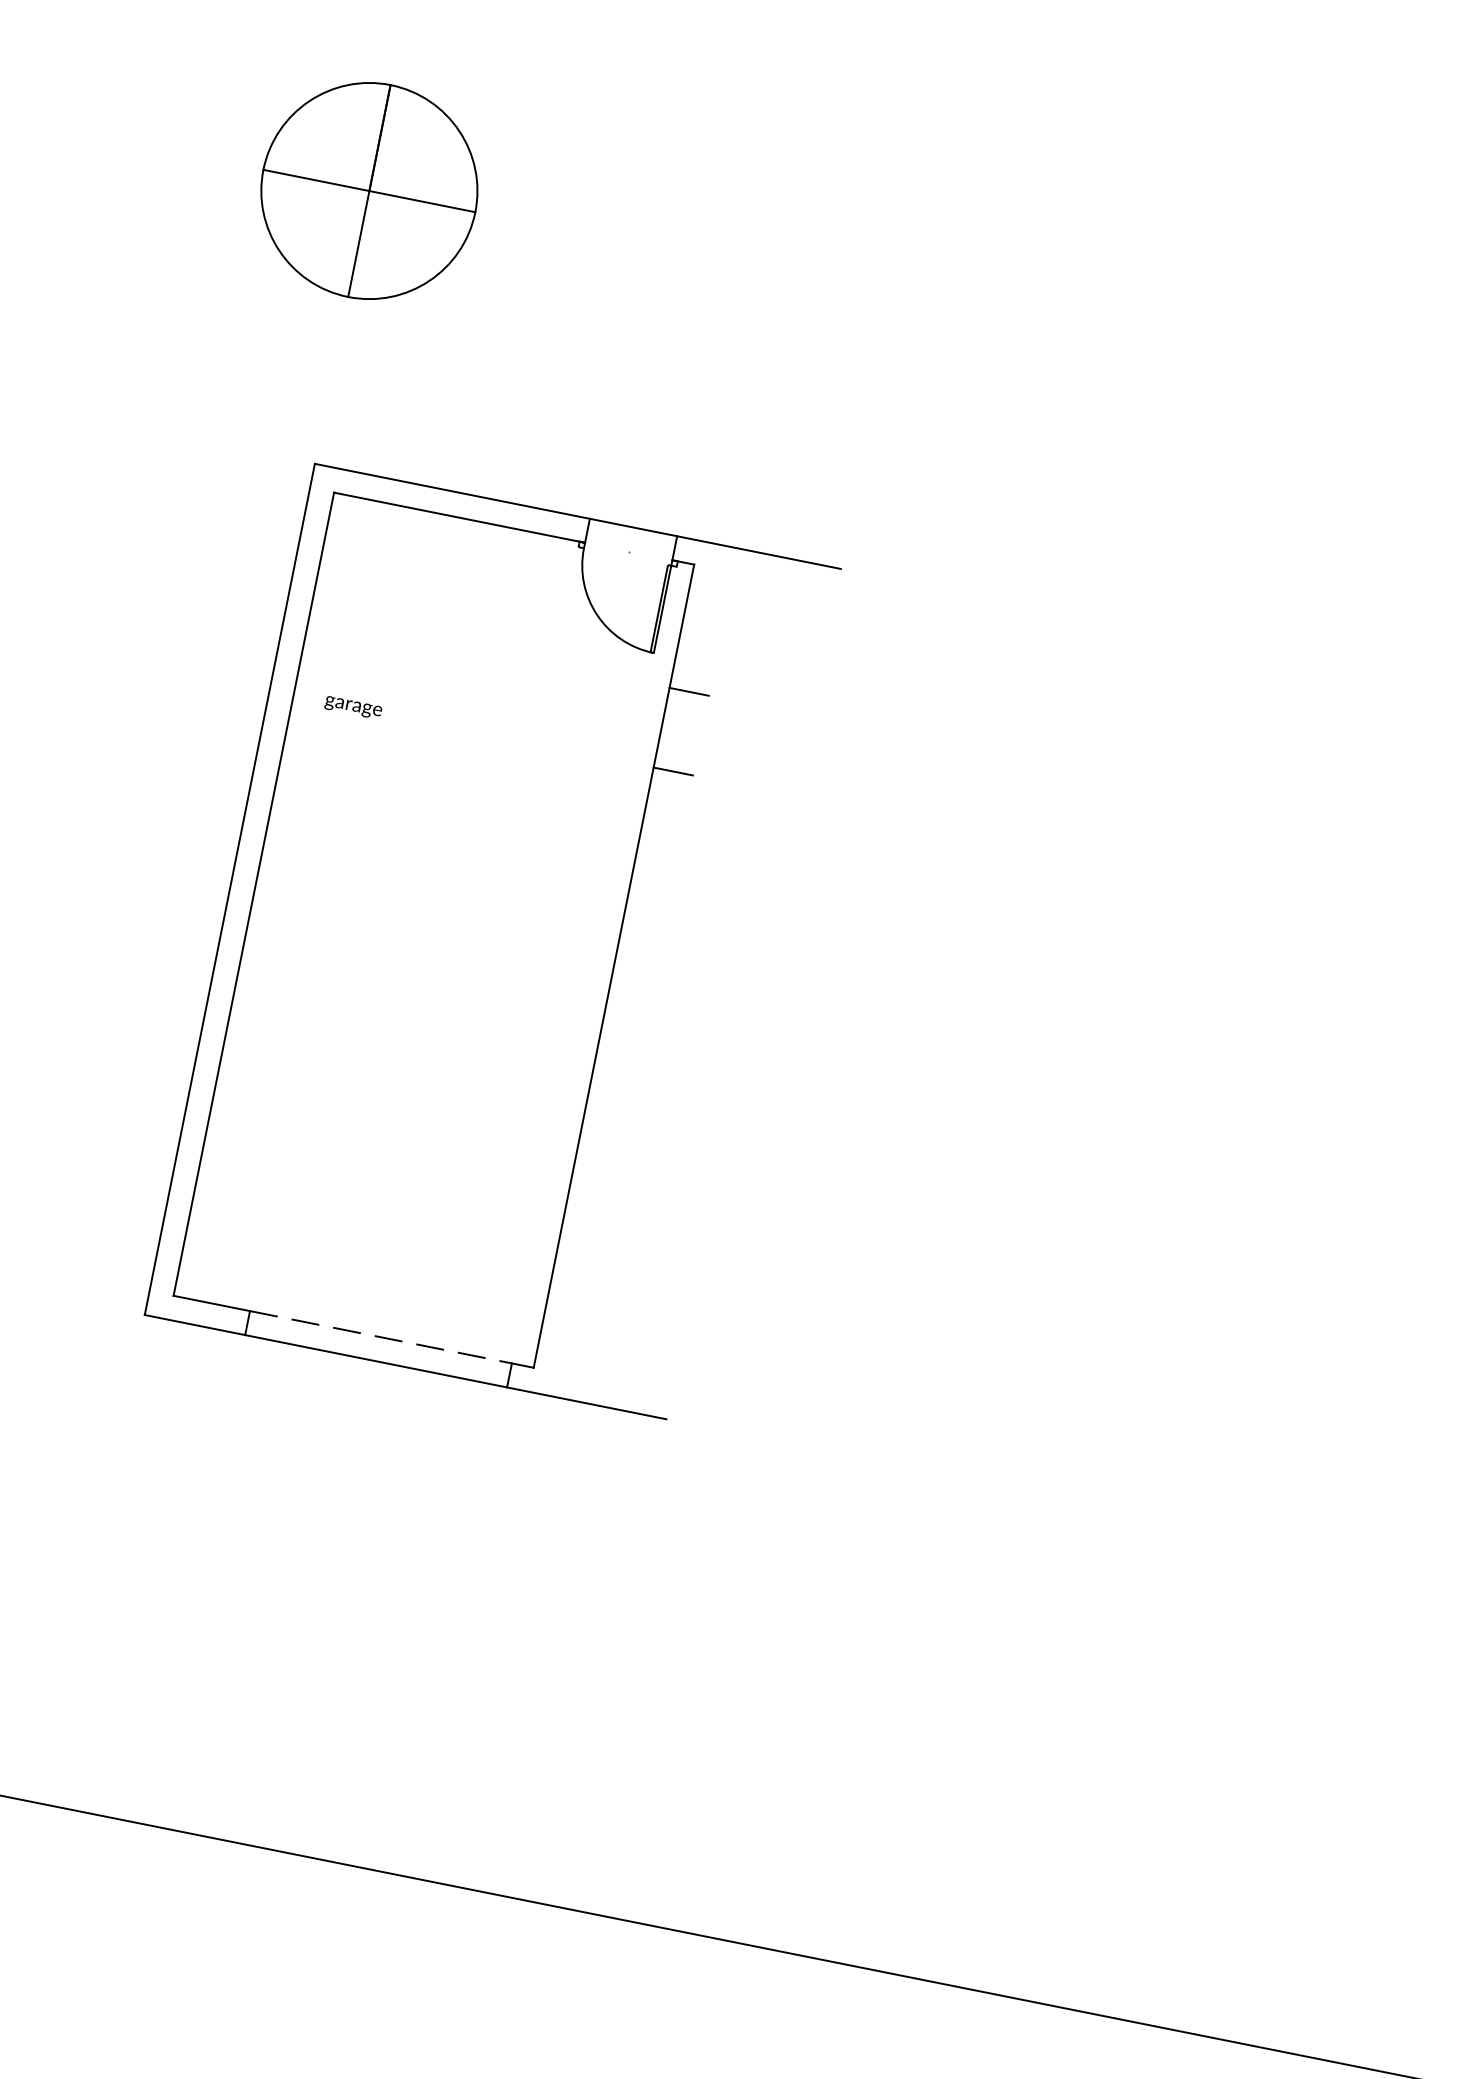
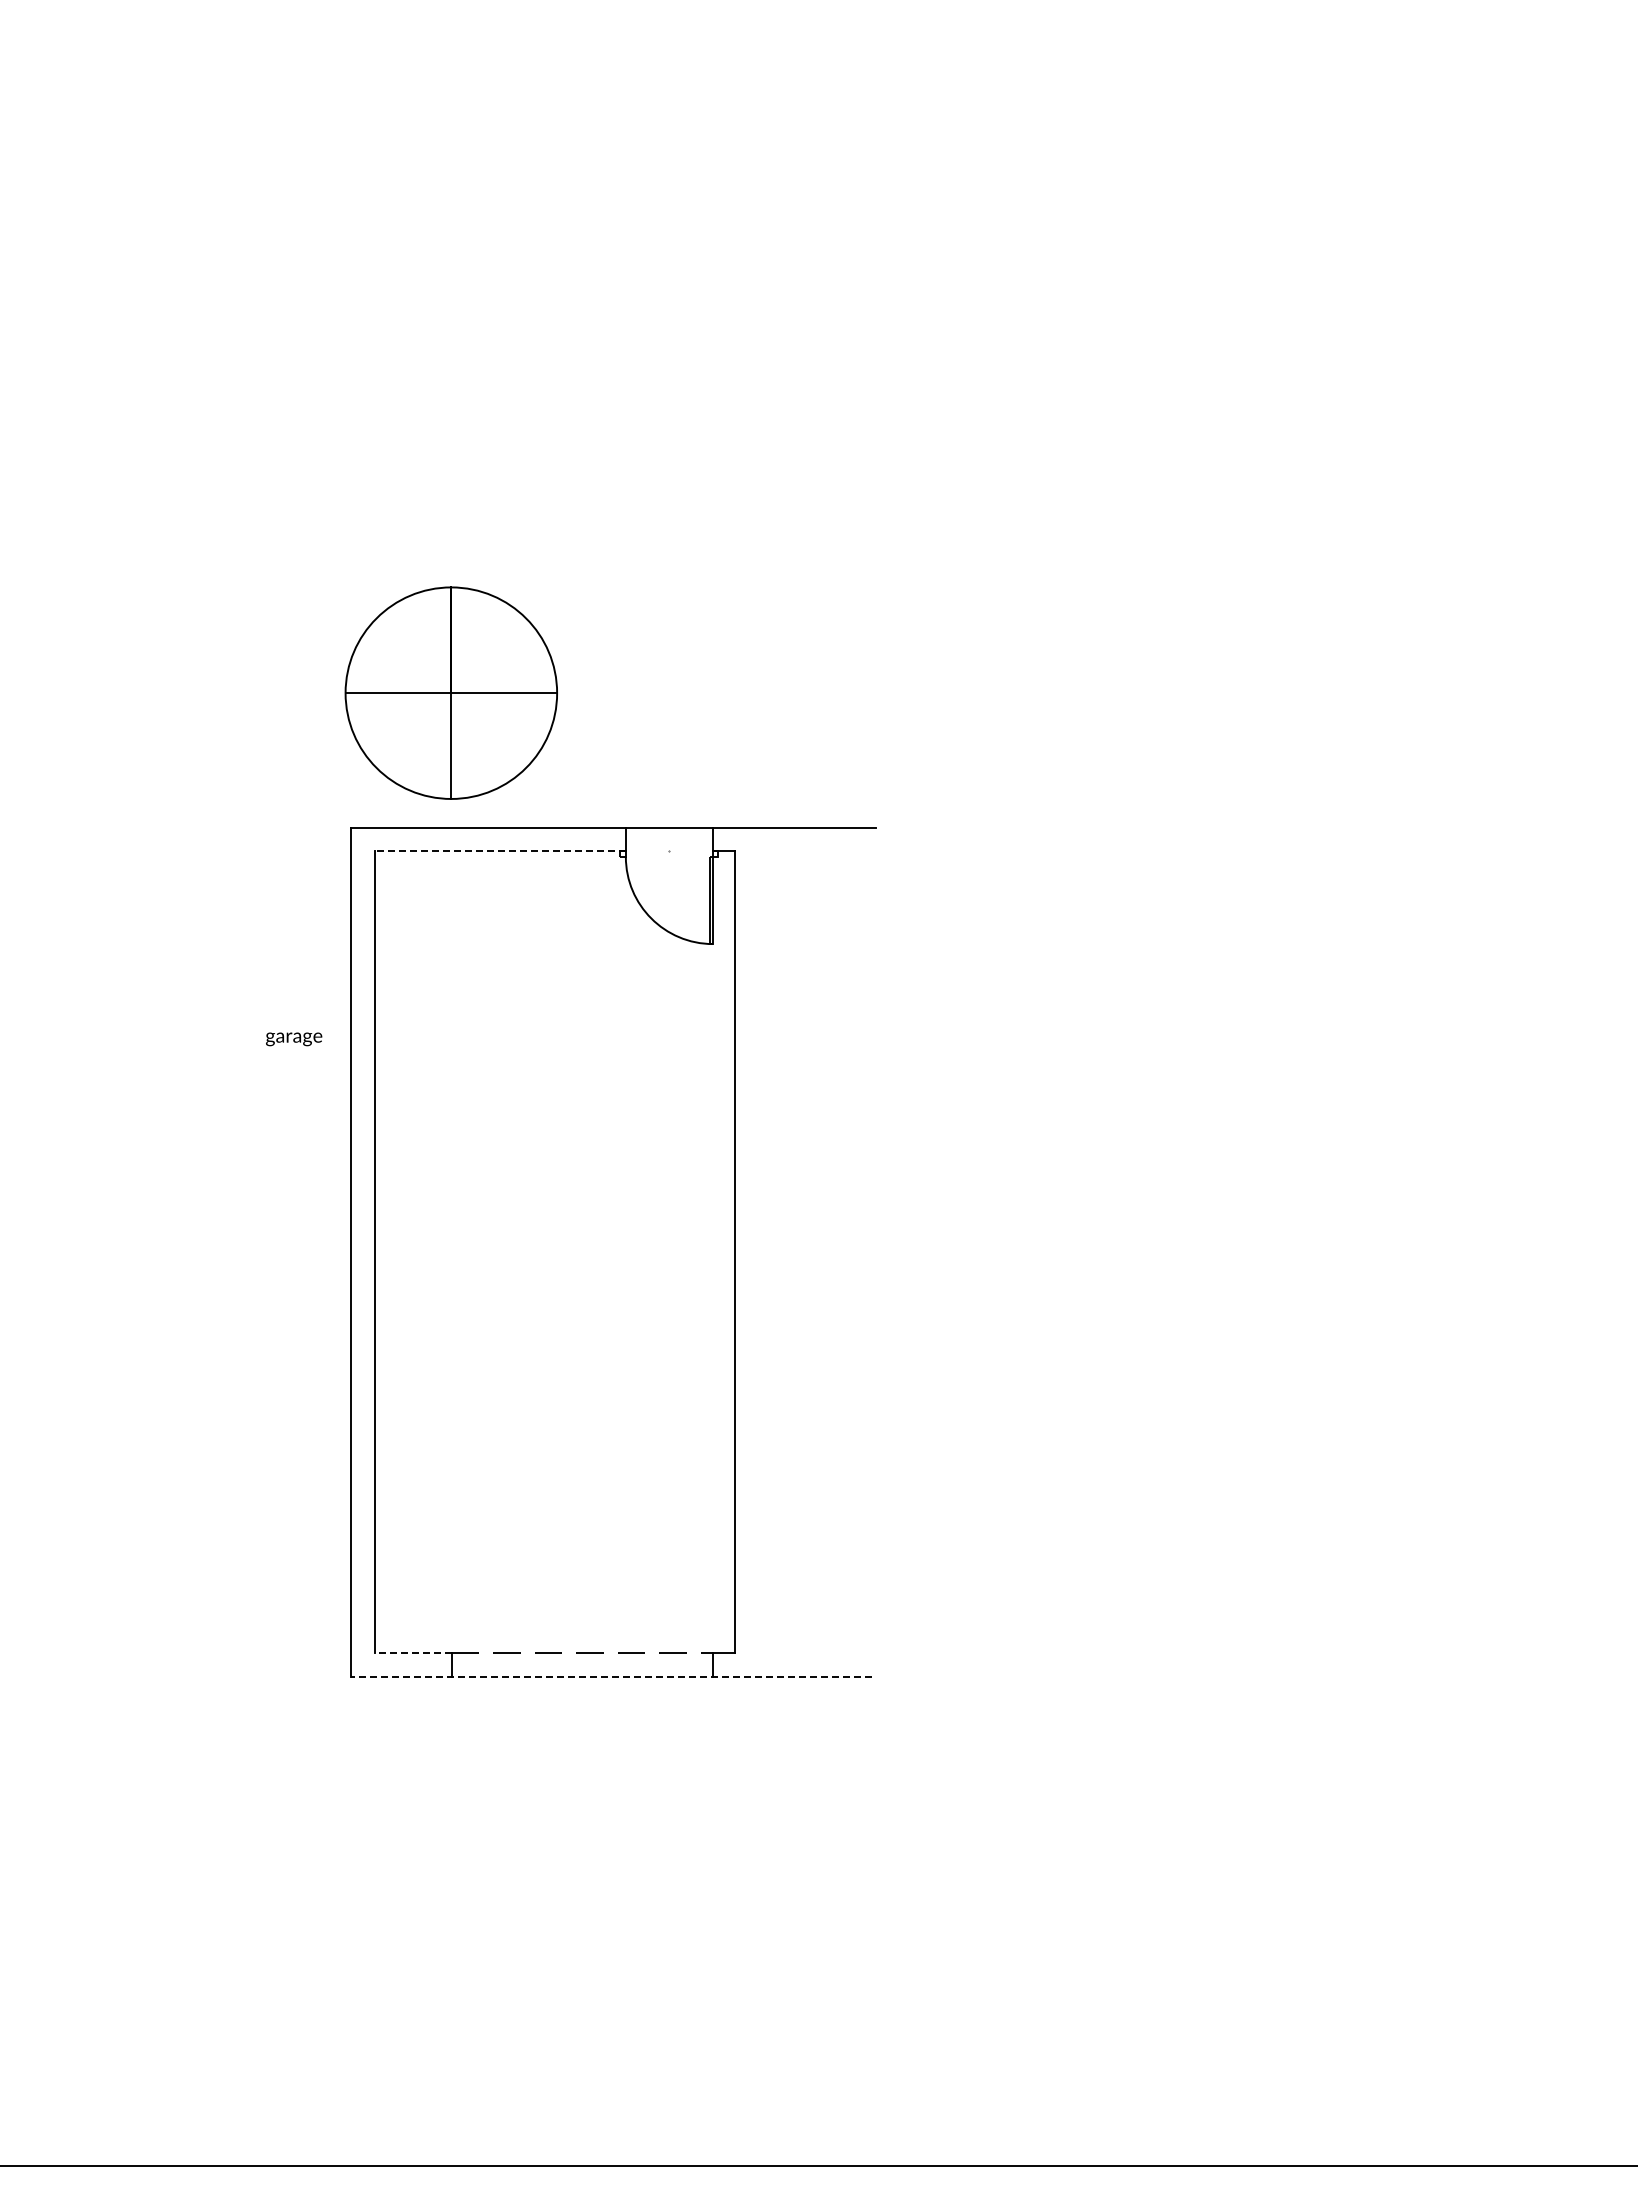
part: (368, 190) -> (450, 692), moved
line: (459, 517) -> (500, 851), solid -> dashed
line: (689, 691) -> (754, 974), removed
text: (353, 708) -> (294, 1039), moved
line: (673, 771) -> (754, 1054), removed
line: (210, 1303) -> (412, 1653), solid -> dashed
line: (405, 1367) -> (611, 1677), solid -> dashed

